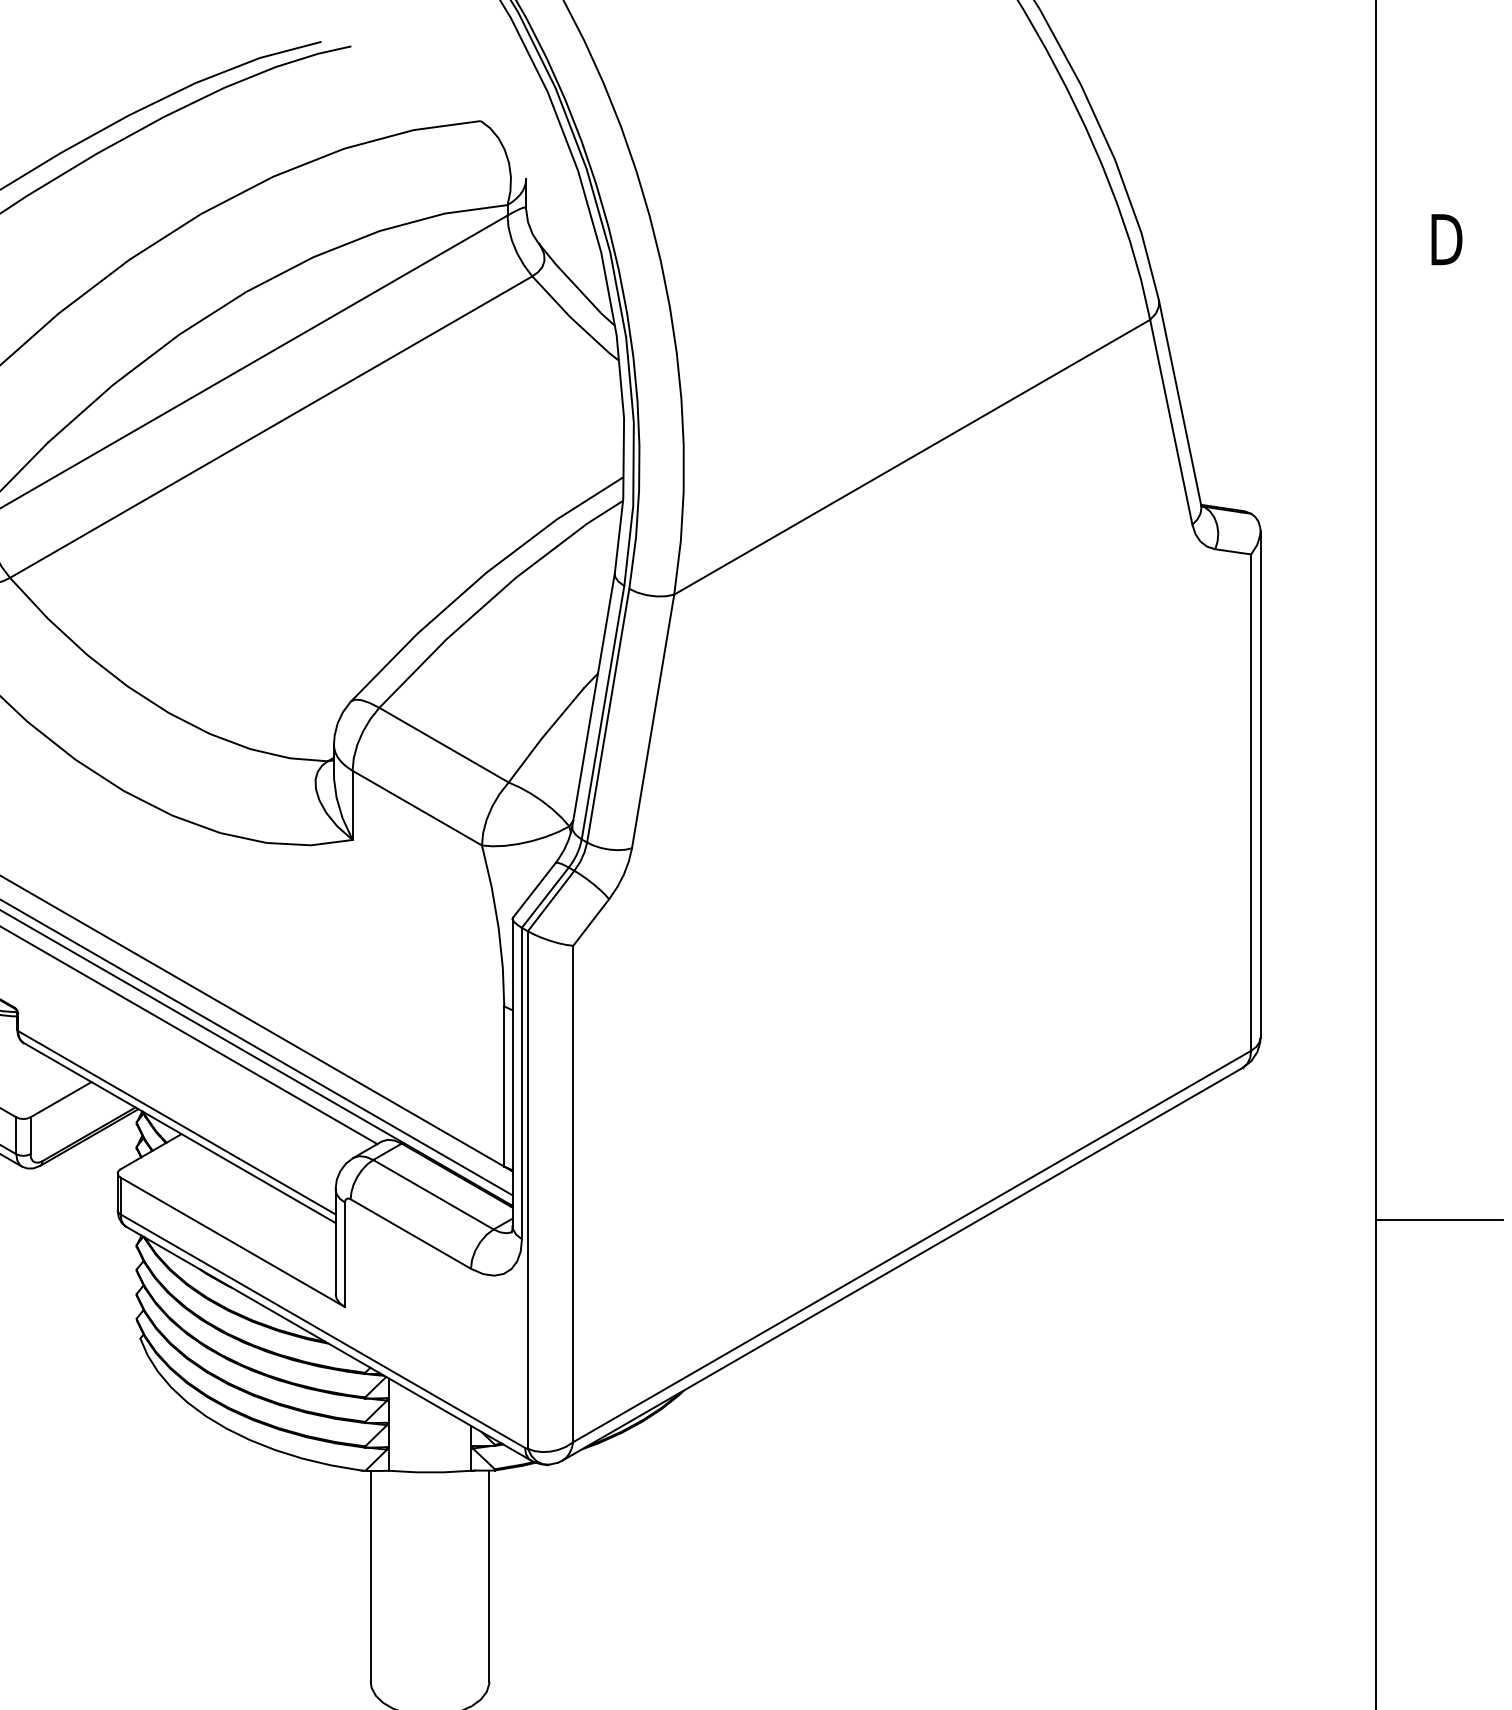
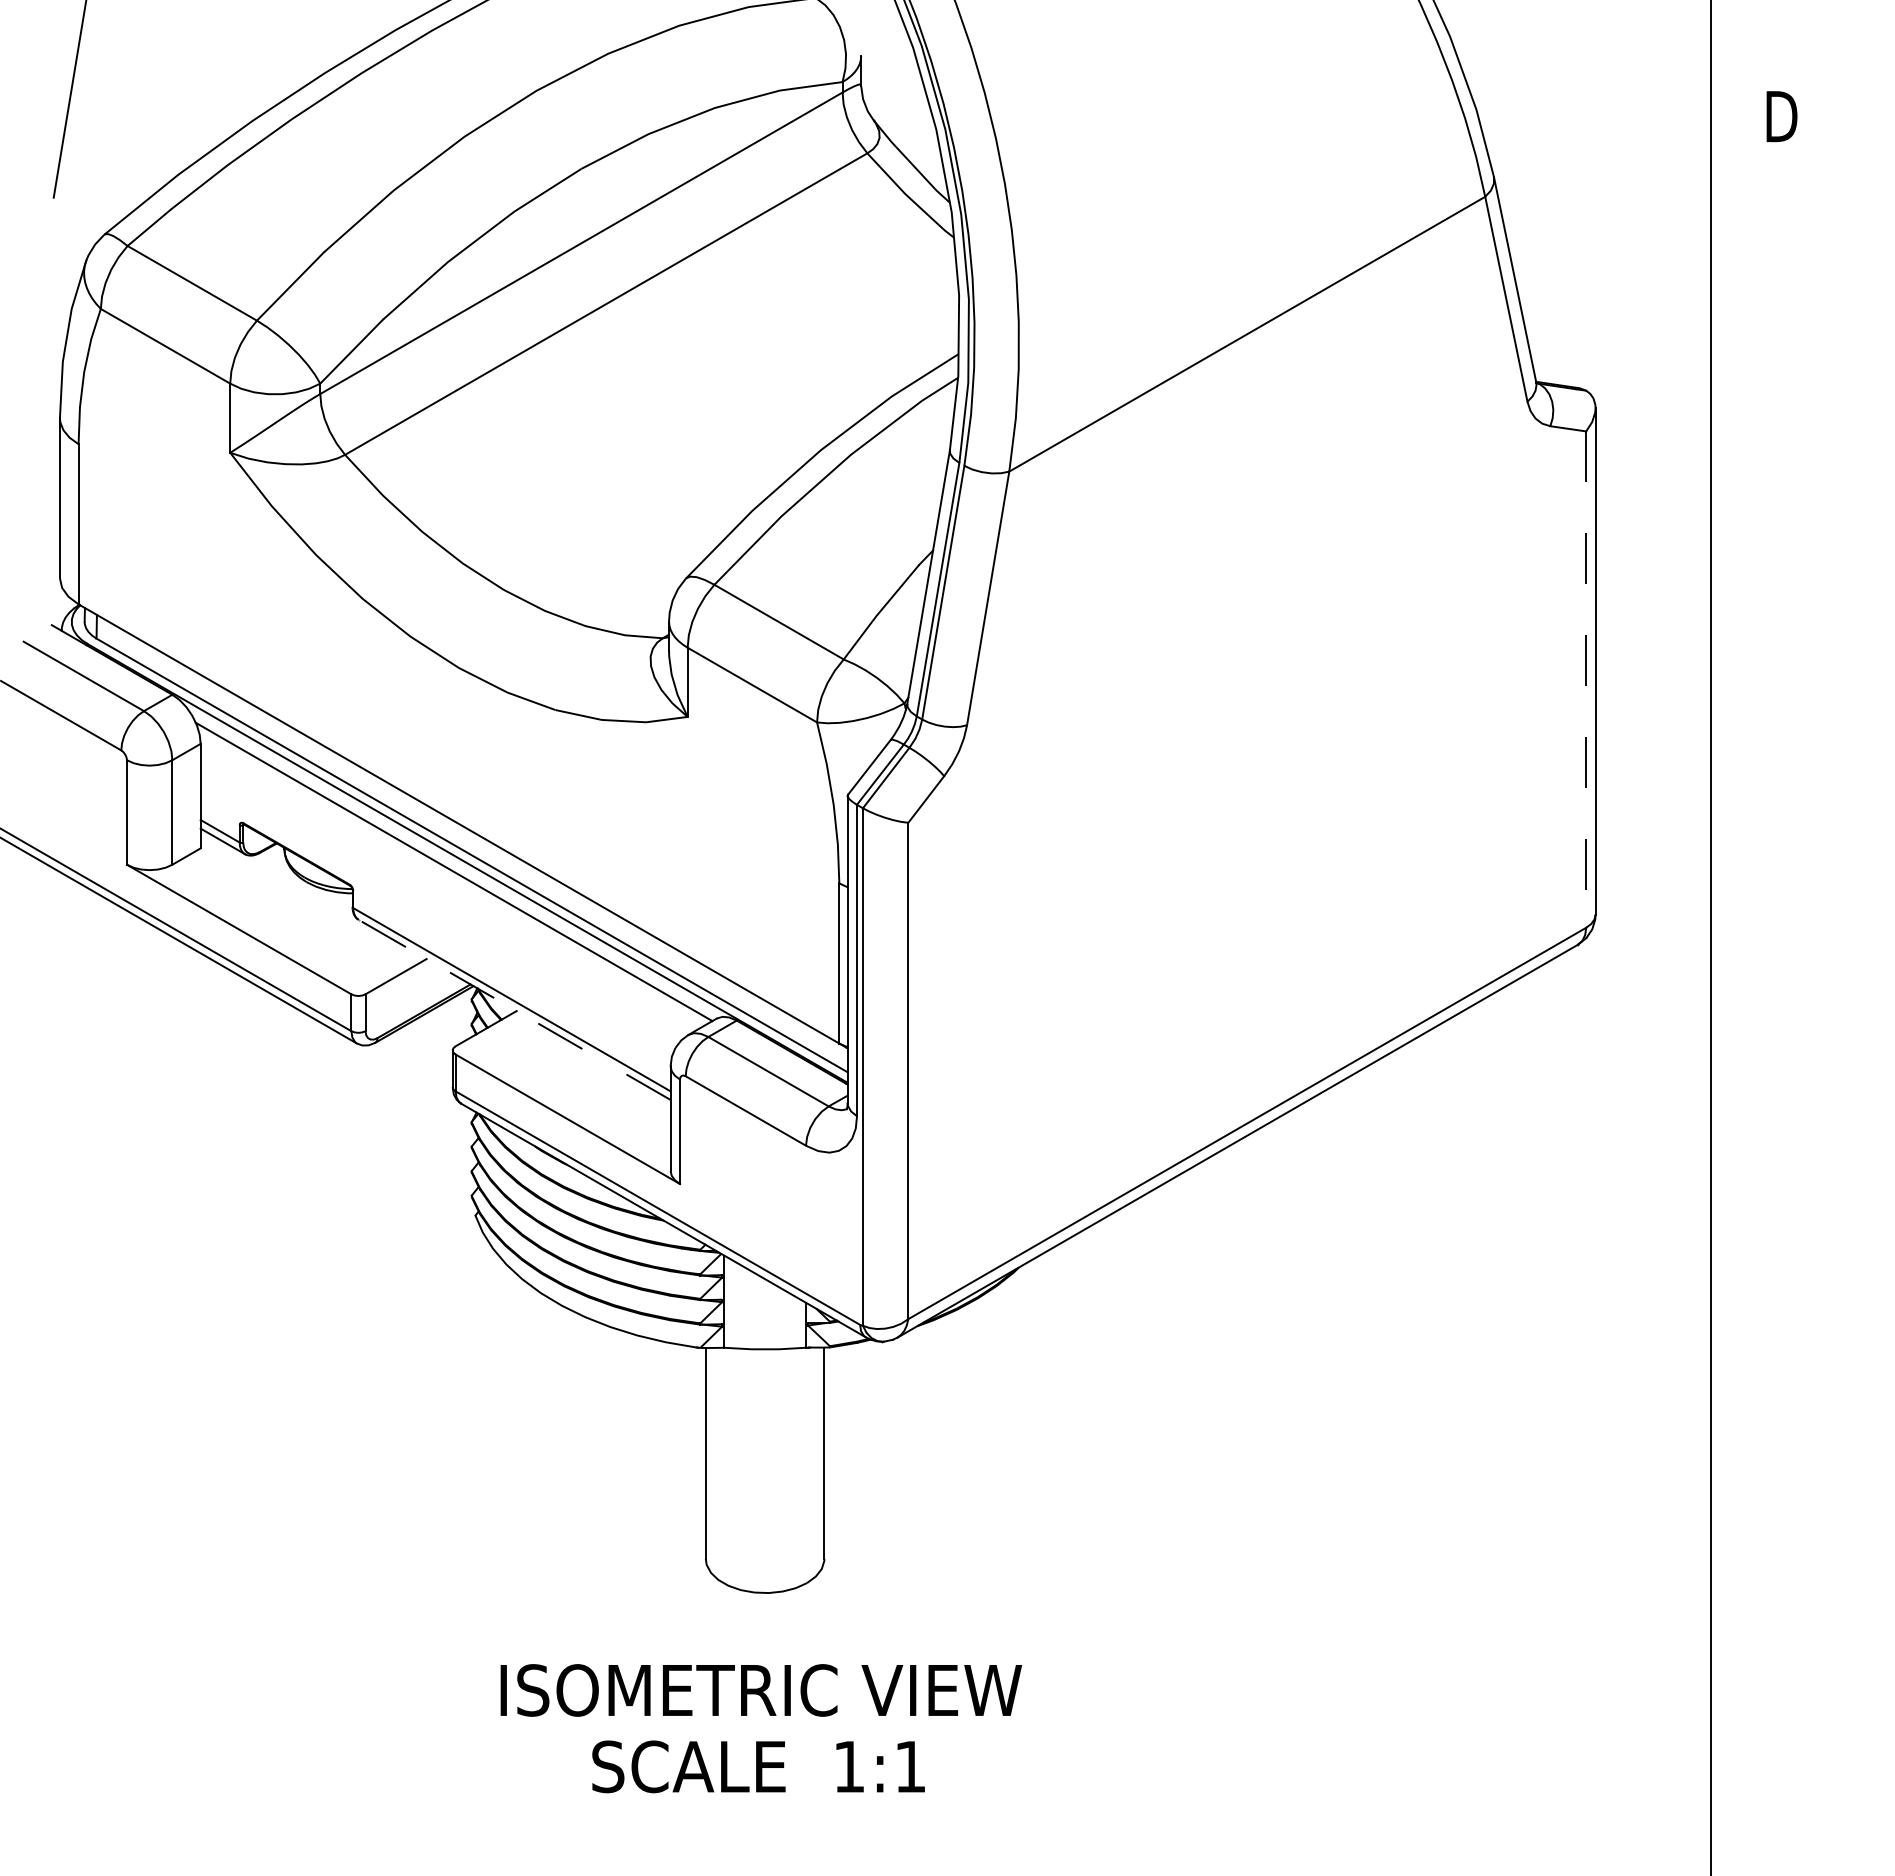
line: (1251, 803) -> (1586, 680), solid -> dashed
line: (179, 1132) -> (514, 1009), solid -> dashed
line: (1439, 1220) -> (1774, 1097), removed

